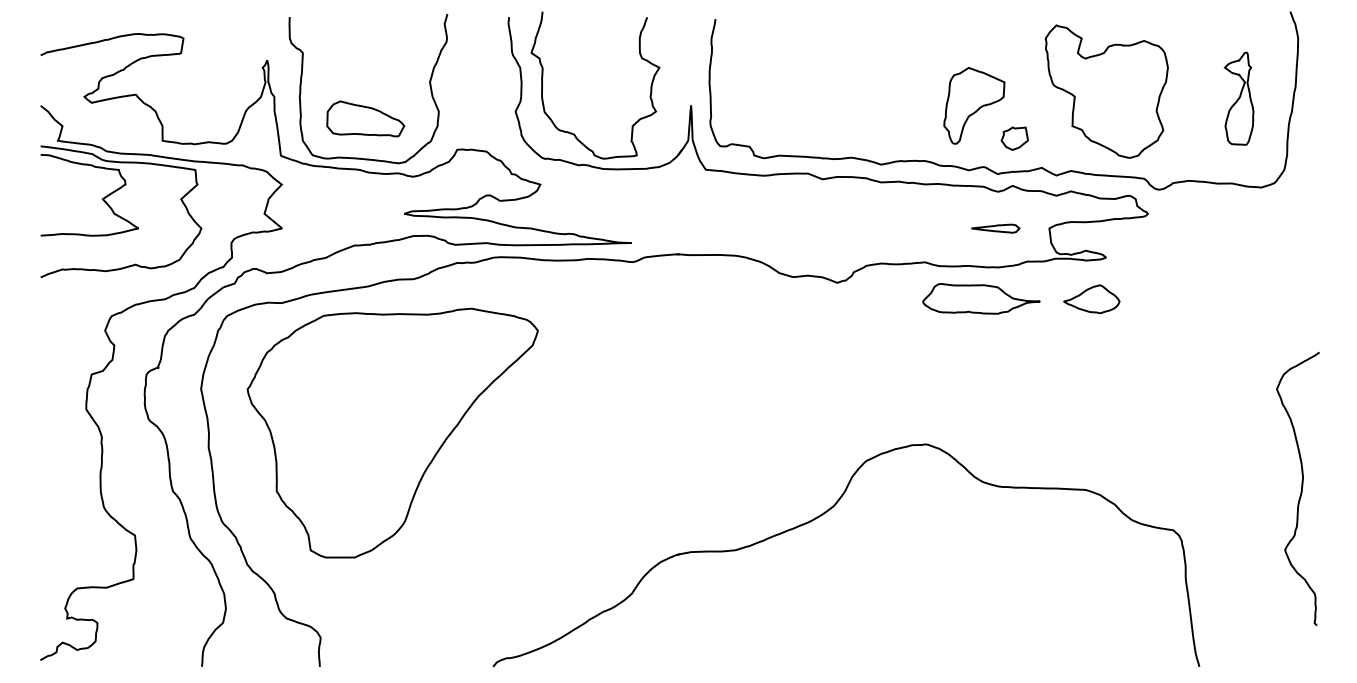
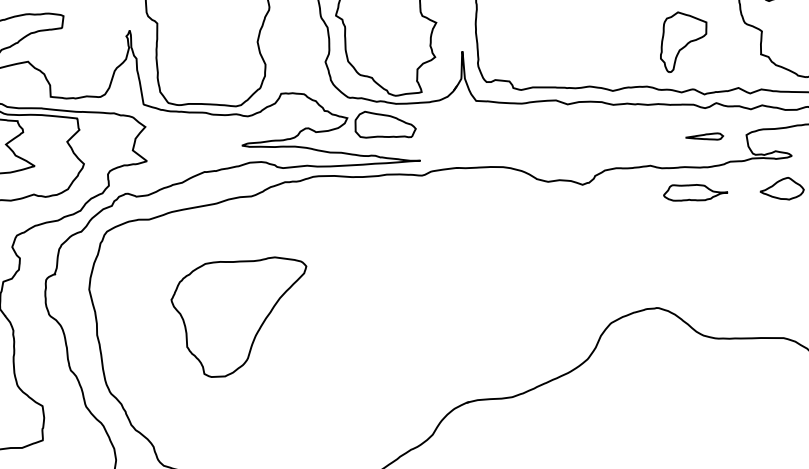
part: (365, 118) -> (385, 124), moved
part: (1014, 138) -> (716, 65), removed
part: (981, 298) -> (695, 192), size x0.7
part: (392, 432) -> (240, 316), size x0.6

